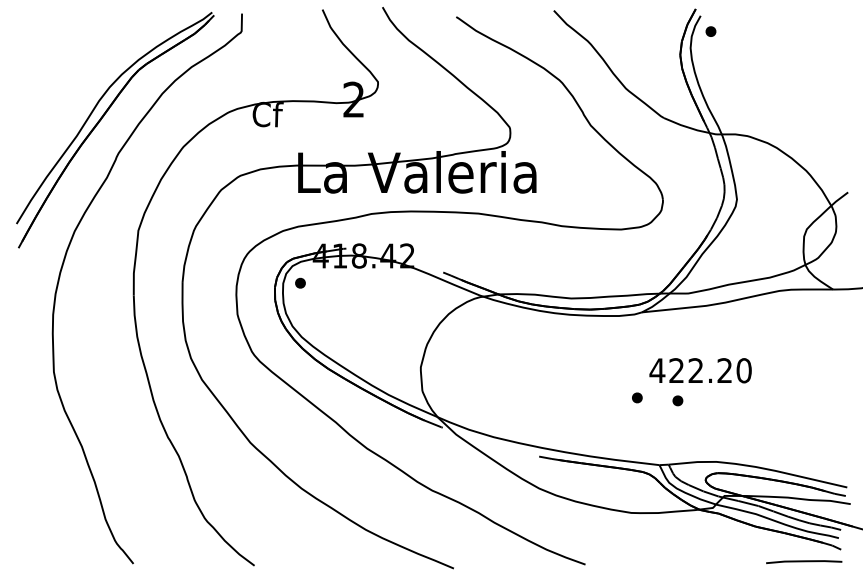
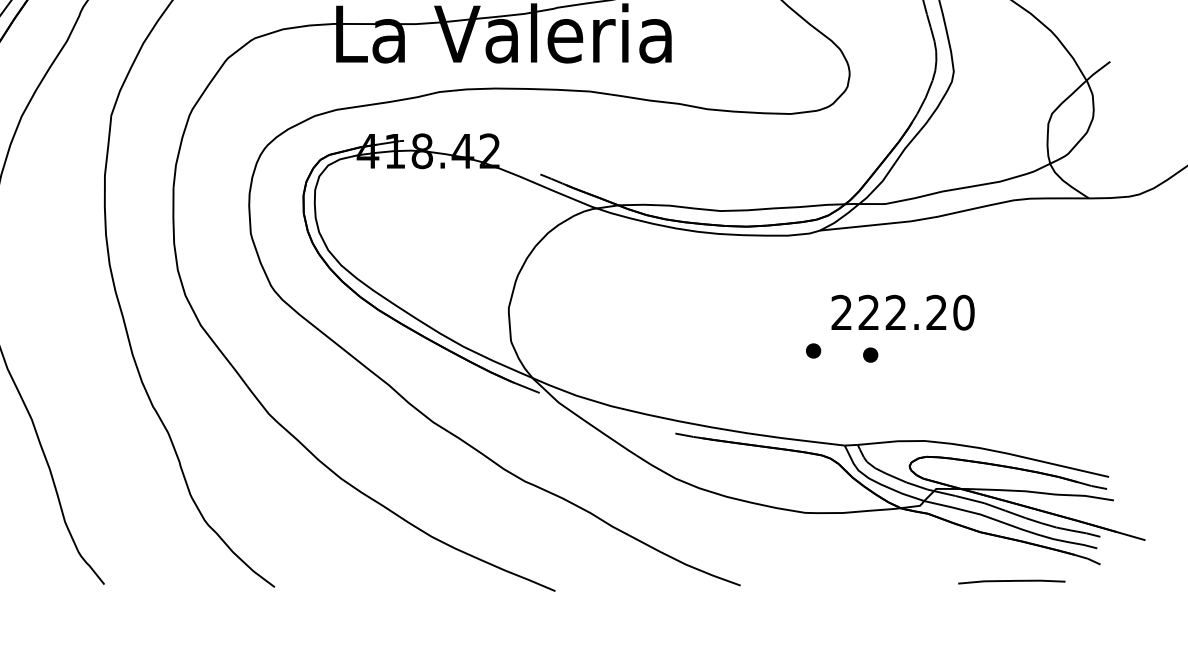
part: (300, 282) -> (339, 188), removed
text: (657, 370) -> (841, 312), 422.20 -> 222.20
line: (804, 562) -> (1012, 582), moved

